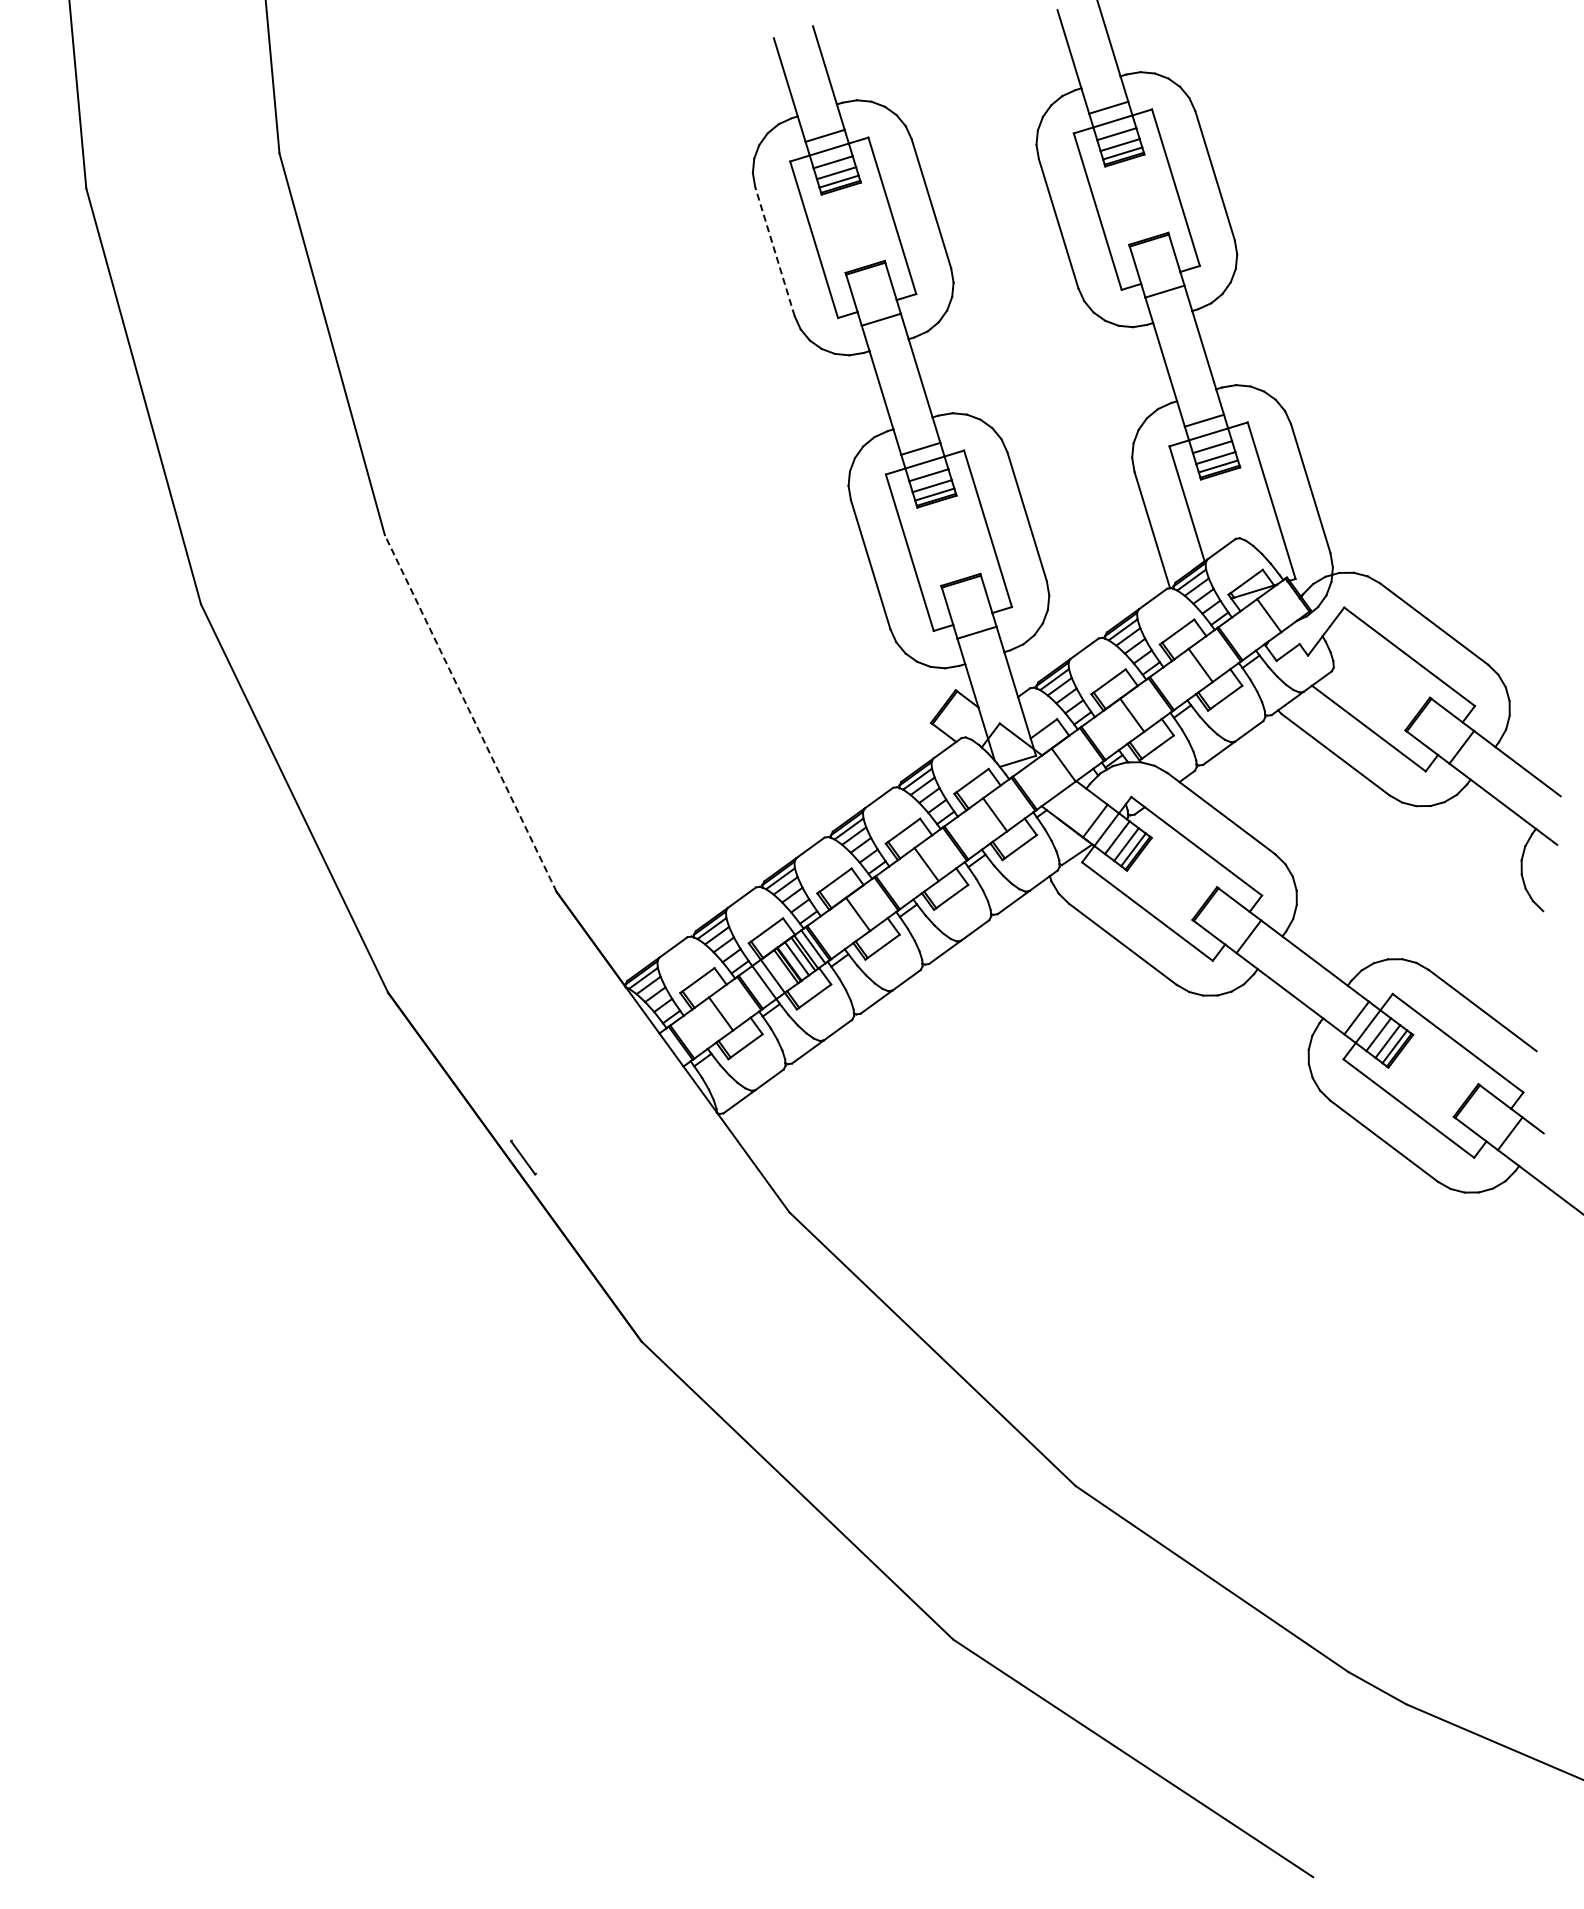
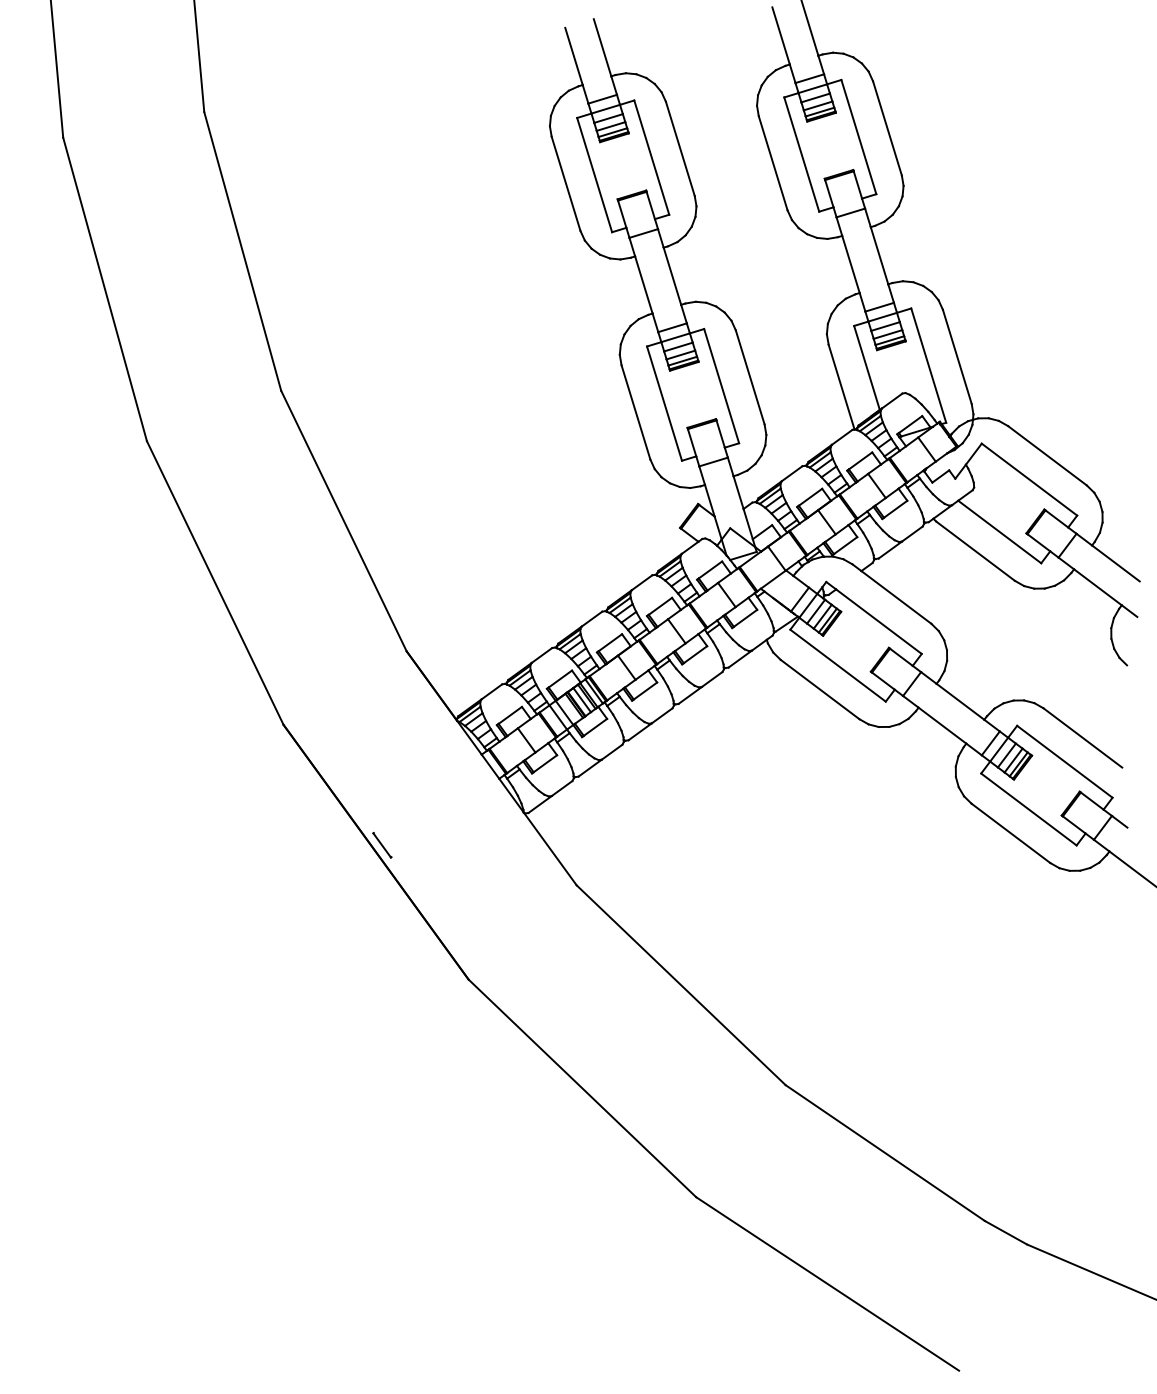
line: (774, 251) -> (565, 183), dashed -> solid
line: (470, 713) -> (343, 521), dashed -> solid

